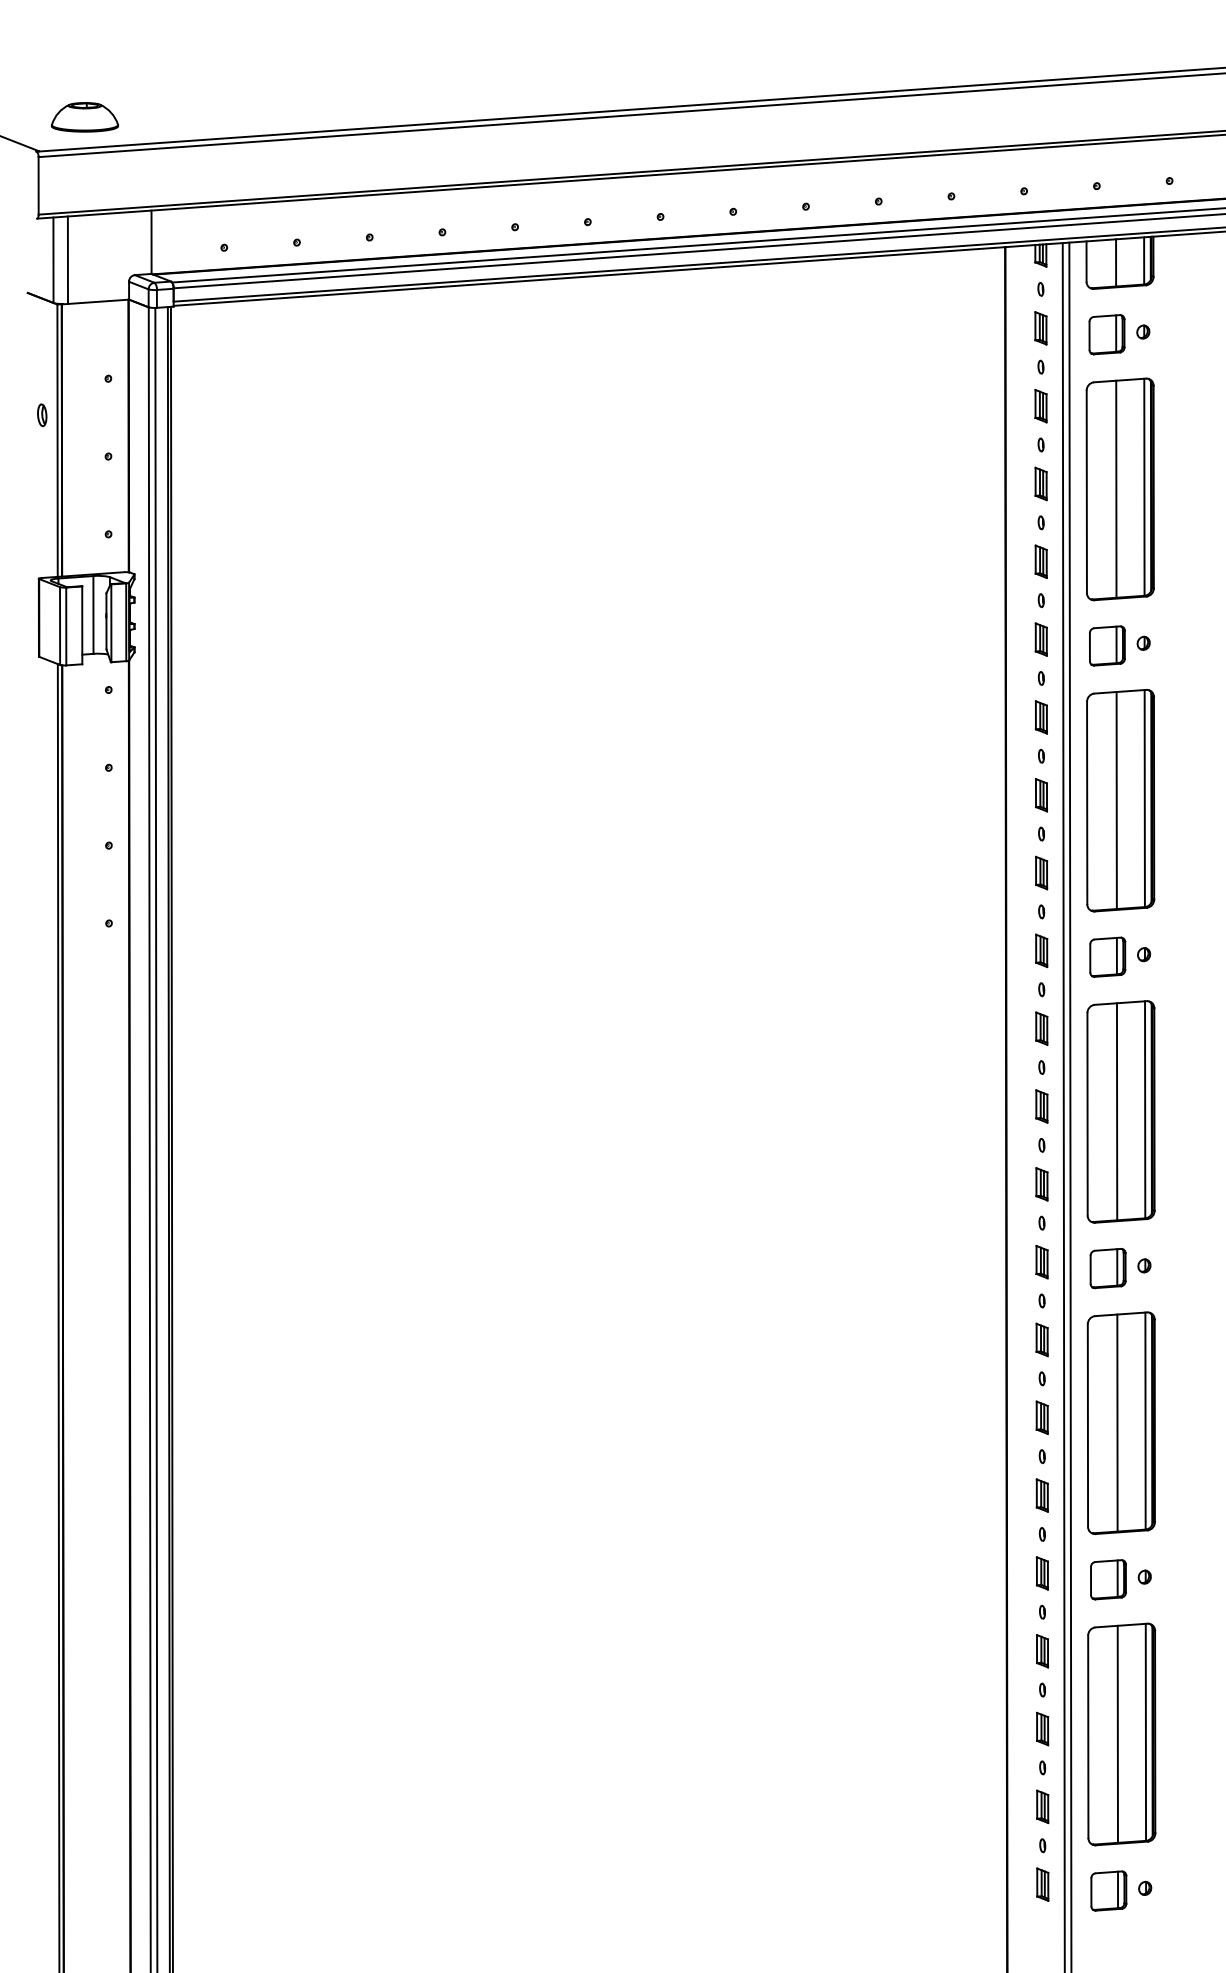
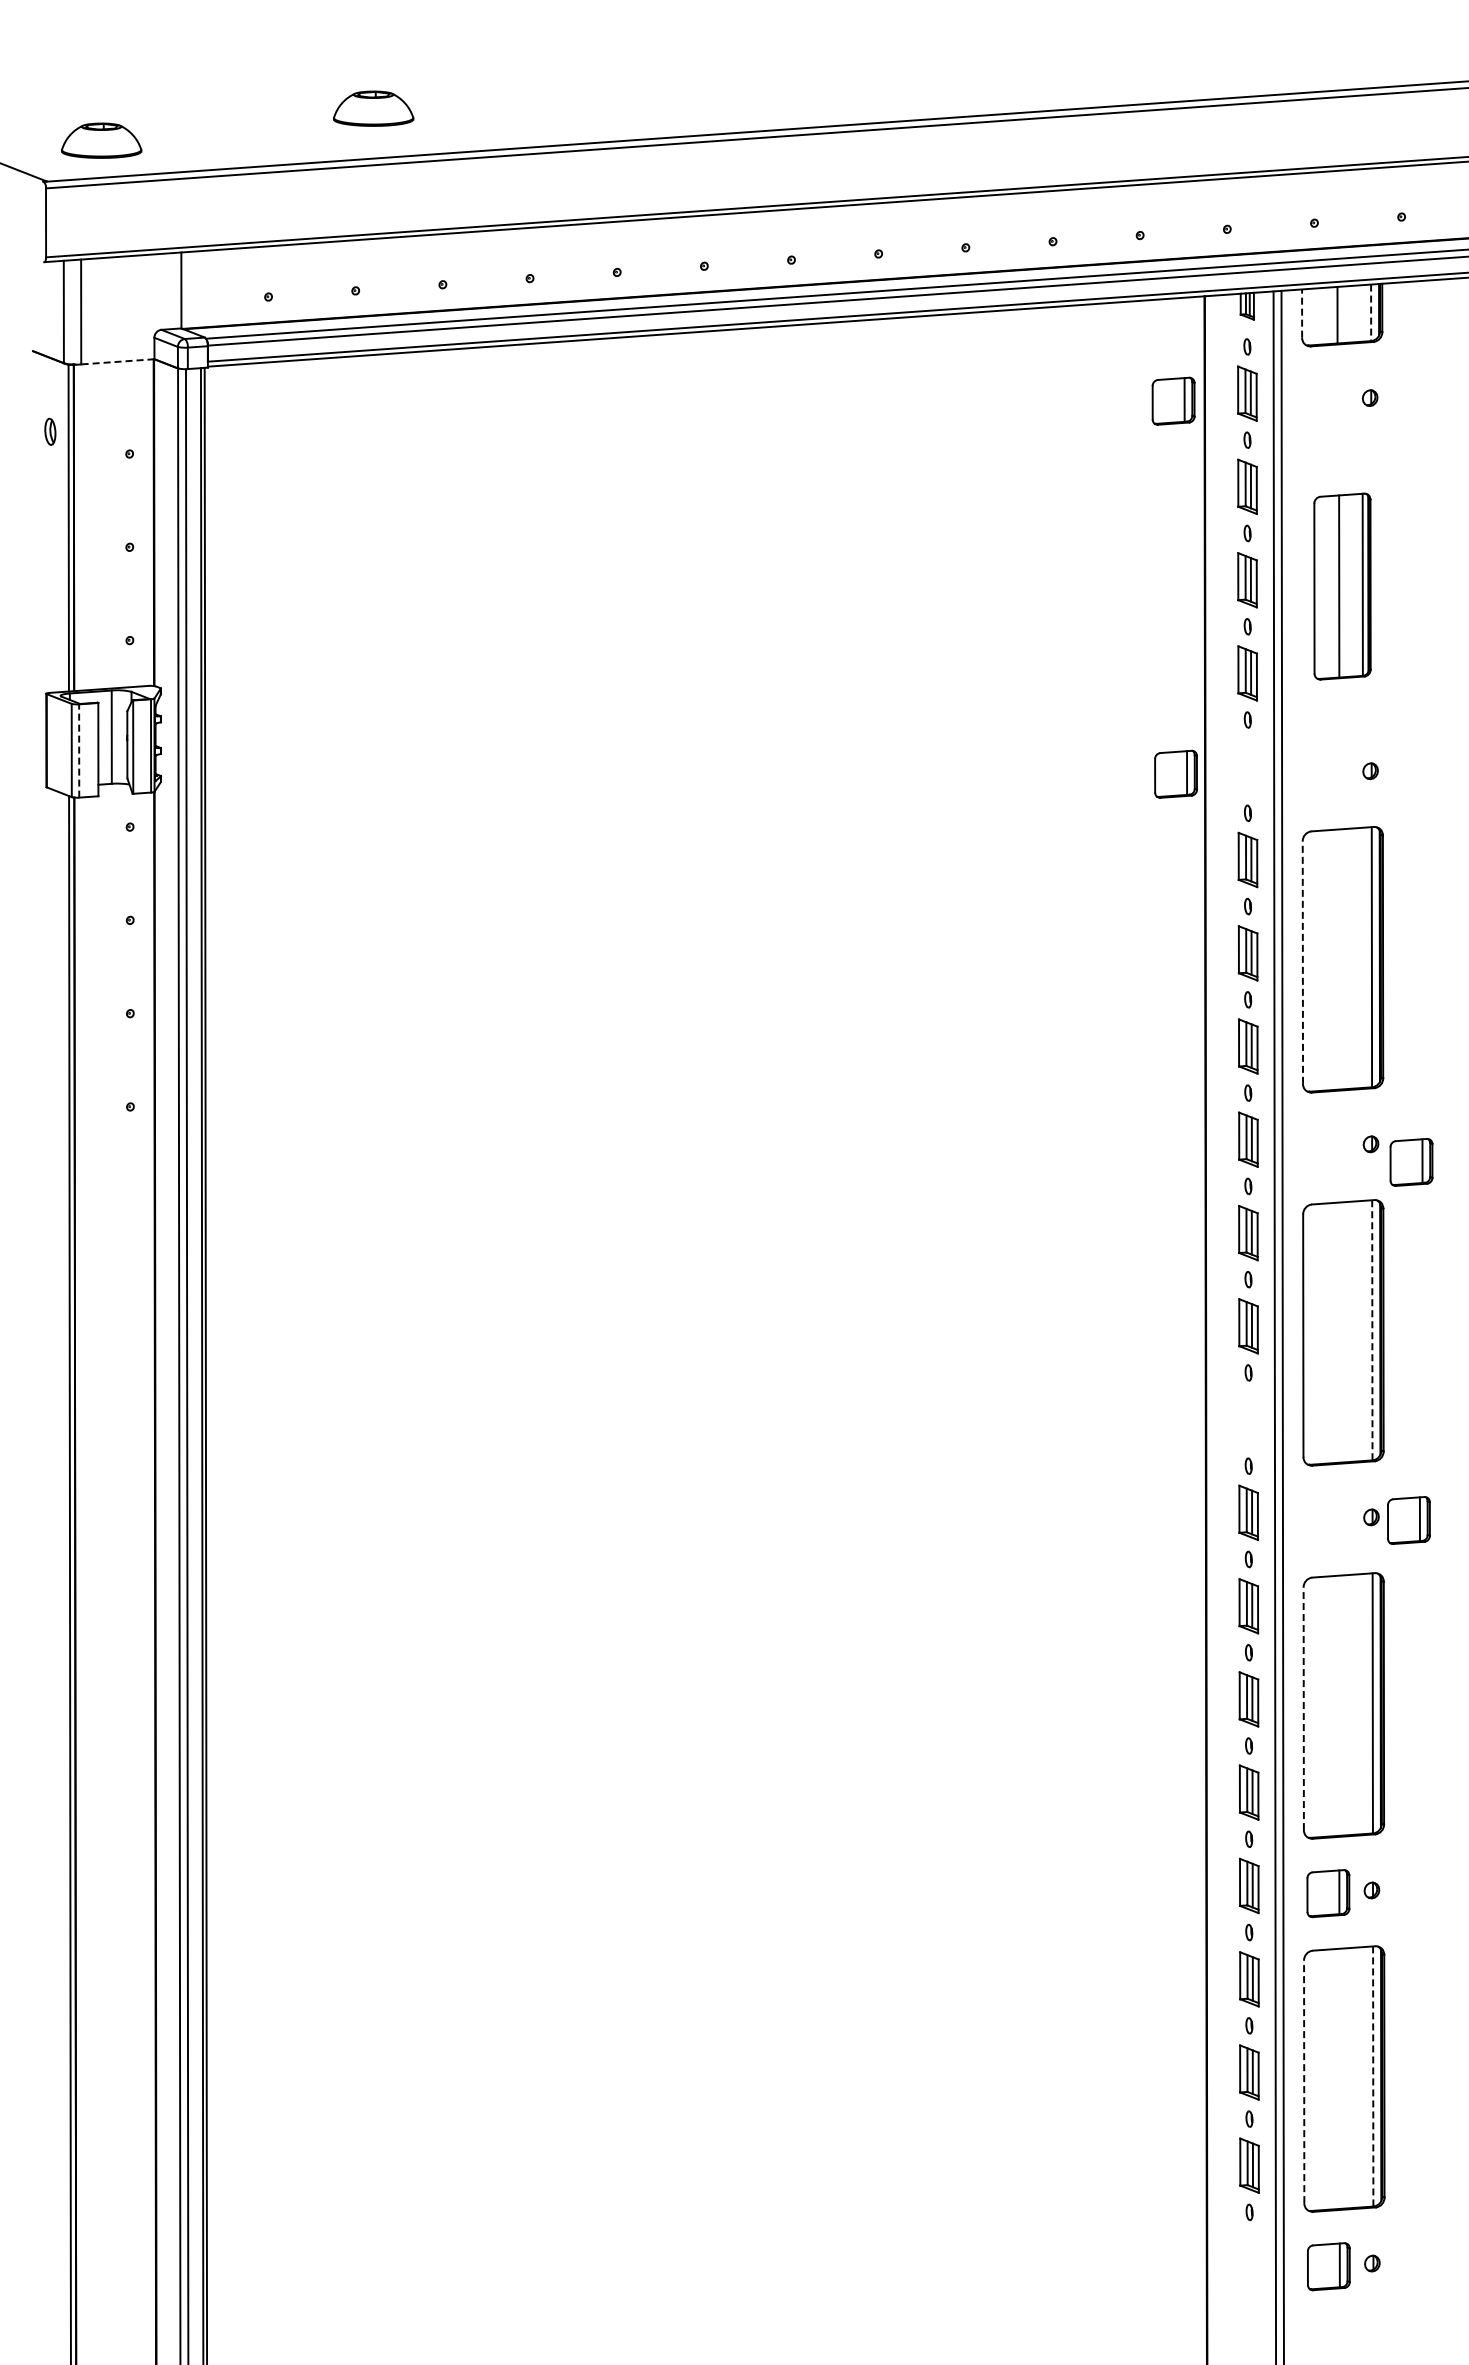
part: (311, 90) -> (373, 108), added
line: (1086, 261) -> (1302, 313), solid -> dashed
line: (1144, 261) -> (1371, 313), solid -> dashed
line: (98, 301) -> (117, 361), solid -> dashed
part: (1040, 328) -> (1247, 393), size x1.4
part: (1106, 334) -> (1173, 400), moved
part: (1040, 405) -> (1247, 486), size x1.4
part: (42, 415) -> (50, 431), moved
part: (1040, 483) -> (1247, 579), size x1.4
part: (1120, 489) -> (1342, 586), size x0.7
part: (1040, 561) -> (1247, 673), size x1.4
line: (66, 626) -> (79, 751), solid -> dashed
part: (1040, 639) -> (1247, 766), removed
part: (1106, 645) -> (1175, 773), moved
part: (1040, 717) -> (1247, 859), size x1.4
part: (1040, 794) -> (1247, 952), size x1.4
line: (1116, 800) -> (1338, 959), removed
line: (1086, 802) -> (1302, 962), solid -> dashed
part: (1040, 873) -> (1247, 1046), size x1.4
part: (1040, 950) -> (1247, 1139), size x1.4
part: (1107, 957) -> (1411, 1162), moved
part: (1041, 1028) -> (1248, 1232), size x1.4
part: (1041, 1106) -> (1248, 1326), size x1.4
line: (1145, 1109) -> (1372, 1330), solid -> dashed
line: (1116, 1111) -> (1338, 1332), removed
part: (1041, 1184) -> (1248, 1419), removed
part: (1041, 1261) -> (1248, 1512), size x1.4
part: (1107, 1268) -> (1408, 1520), moved
part: (1041, 1339) -> (1248, 1605), size x1.4
part: (1041, 1417) -> (1248, 1699), size x1.4
line: (1117, 1422) -> (1339, 1705), removed
line: (1087, 1425) -> (1303, 1708), solid -> dashed
part: (1041, 1495) -> (1248, 1792), size x1.4
part: (1041, 1573) -> (1248, 1885), size x1.4
part: (1041, 1650) -> (1248, 1978), size x1.4
part: (1042, 1729) -> (1249, 2072), size x1.4
line: (1146, 1733) -> (1373, 2077), solid -> dashed
line: (1117, 1734) -> (1339, 2078), removed
line: (1088, 1736) -> (1304, 2081), solid -> dashed
part: (1042, 1806) -> (1249, 2165), size x1.4
part: (1042, 1884) -> (1249, 2258), removed

